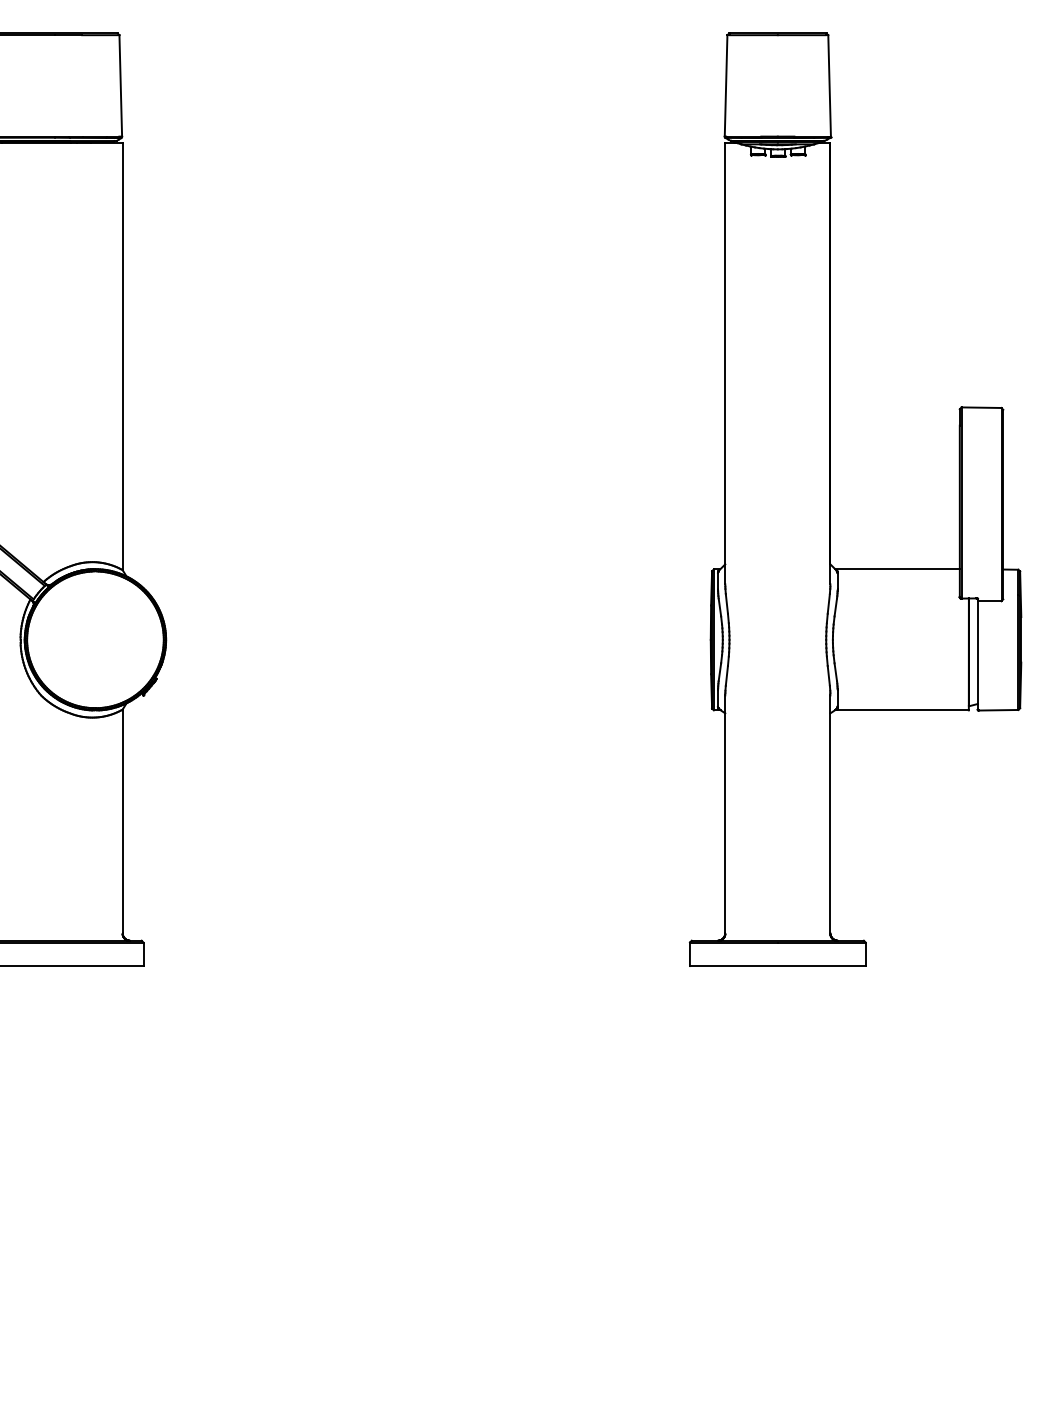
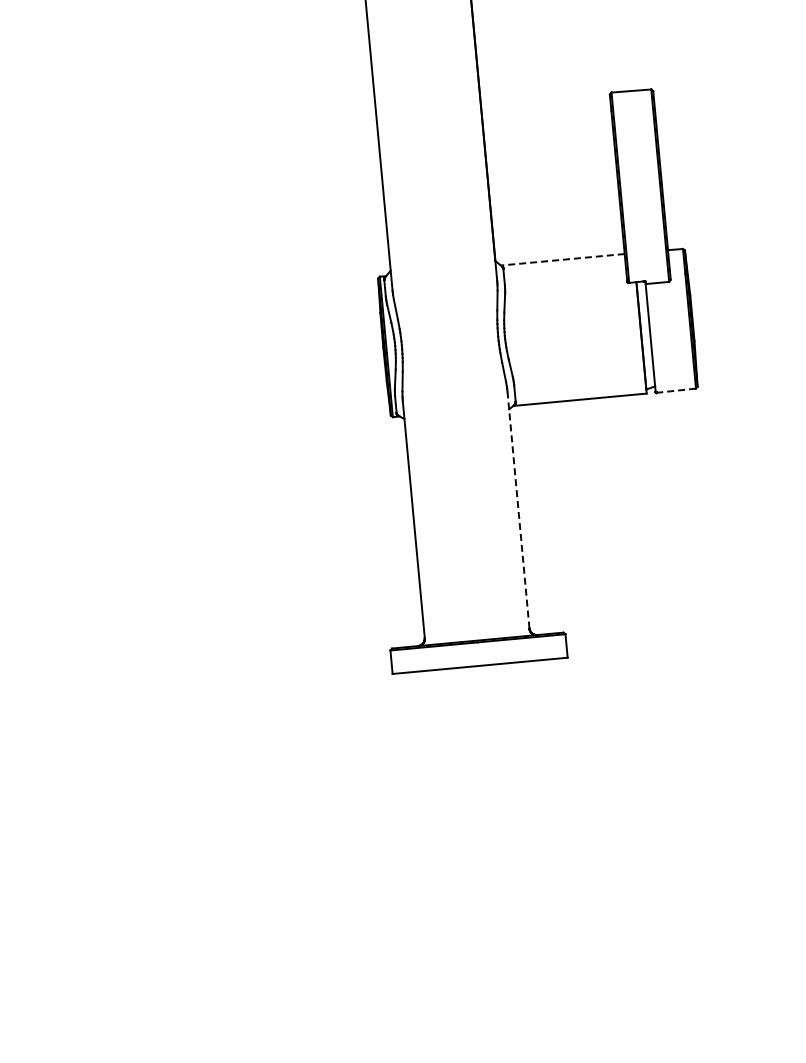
line: (897, 569) -> (562, 259), solid -> dashed
line: (998, 710) -> (676, 390), solid -> dashed
line: (830, 813) -> (518, 509), solid -> dashed

